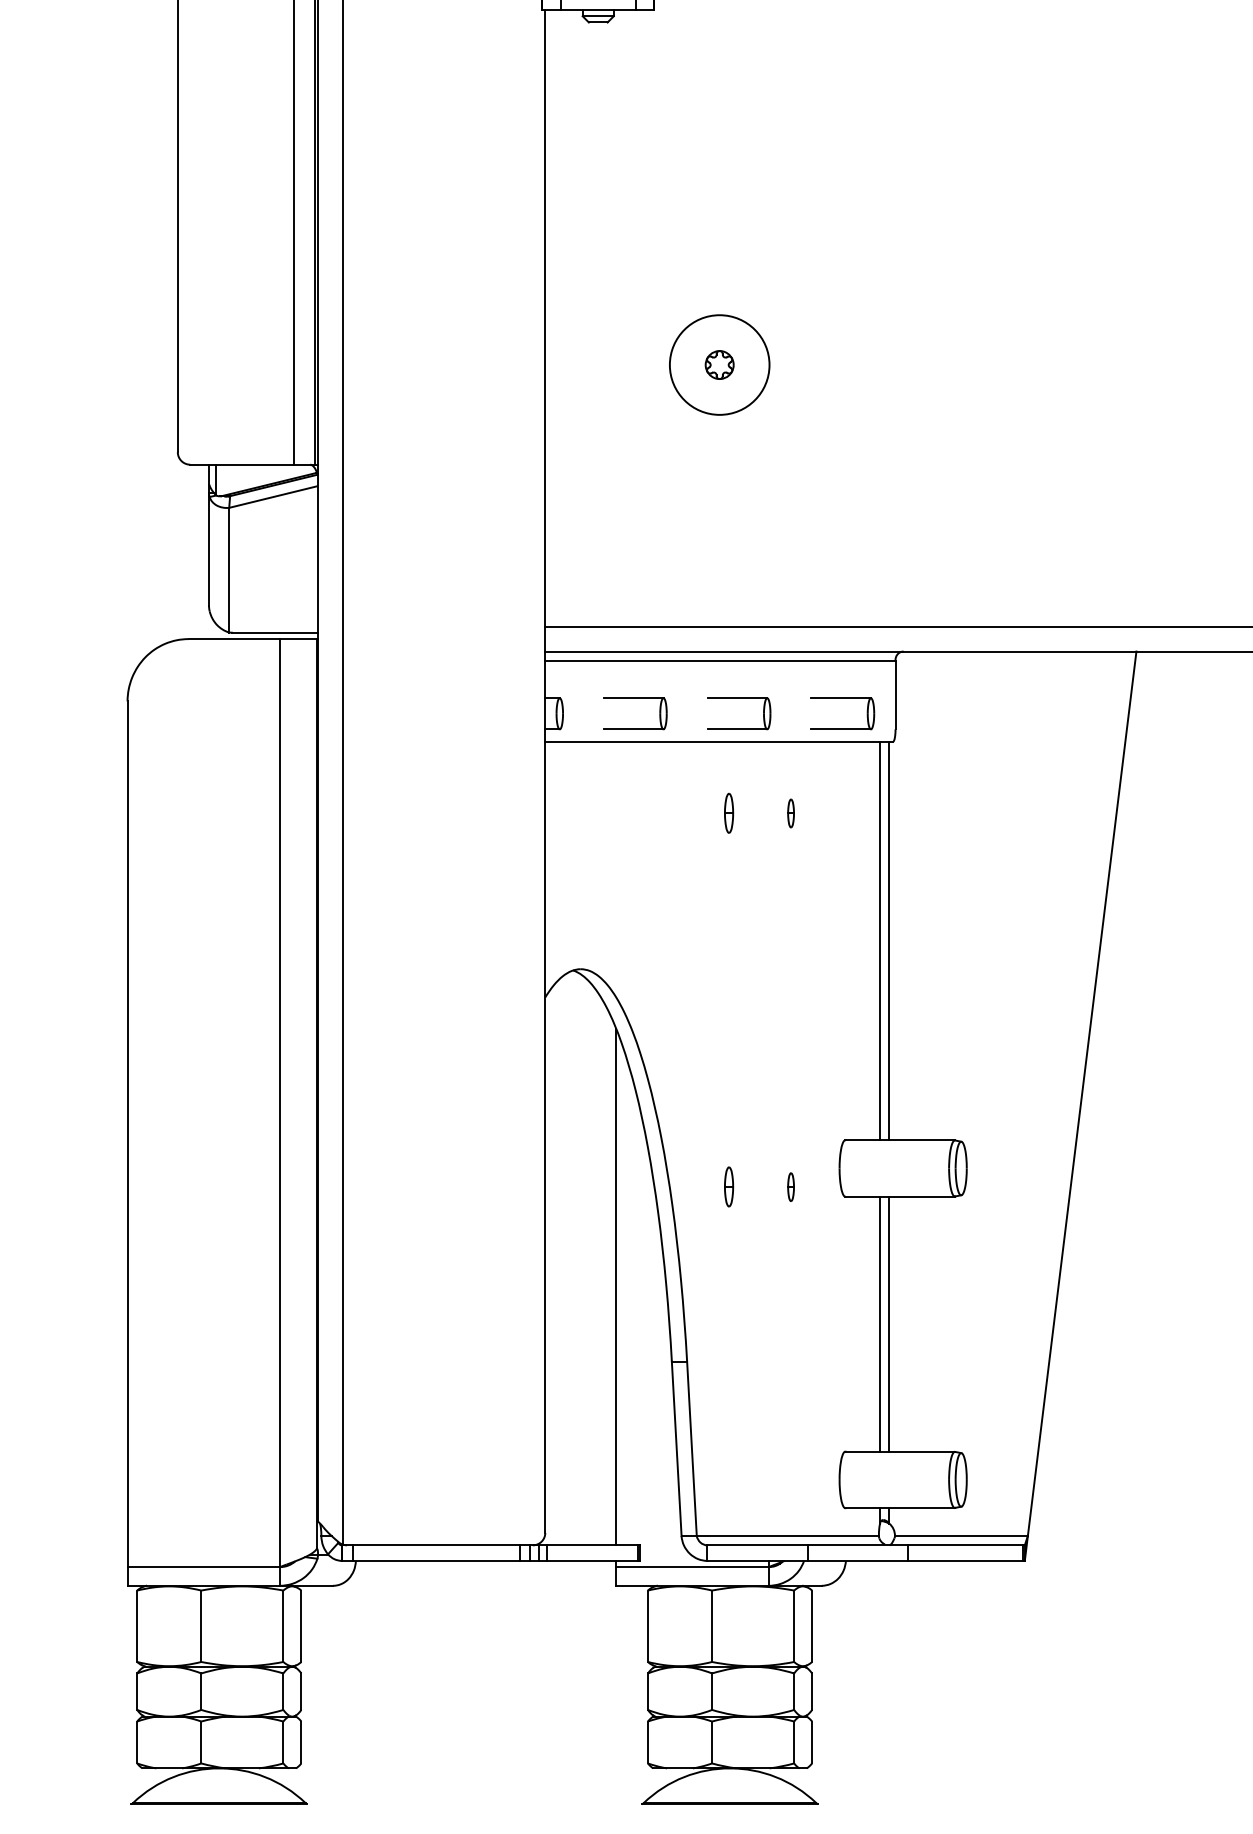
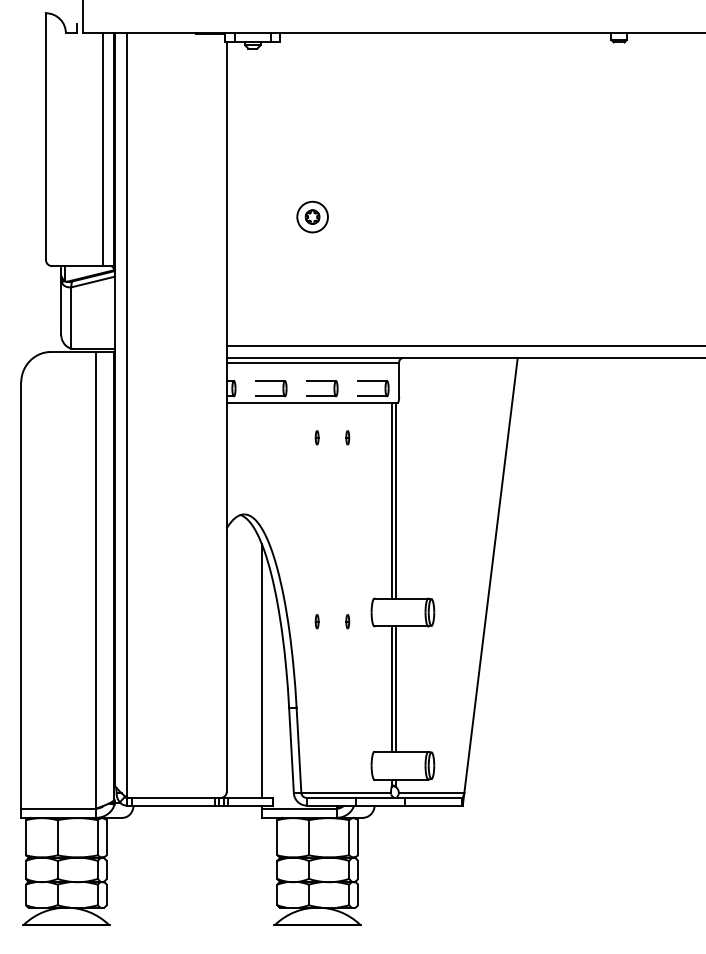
circle: (719, 363) -> (312, 216), size x0.62
part: (727, 812) -> (316, 437), size x0.71
part: (727, 1186) -> (316, 621), size x0.71

